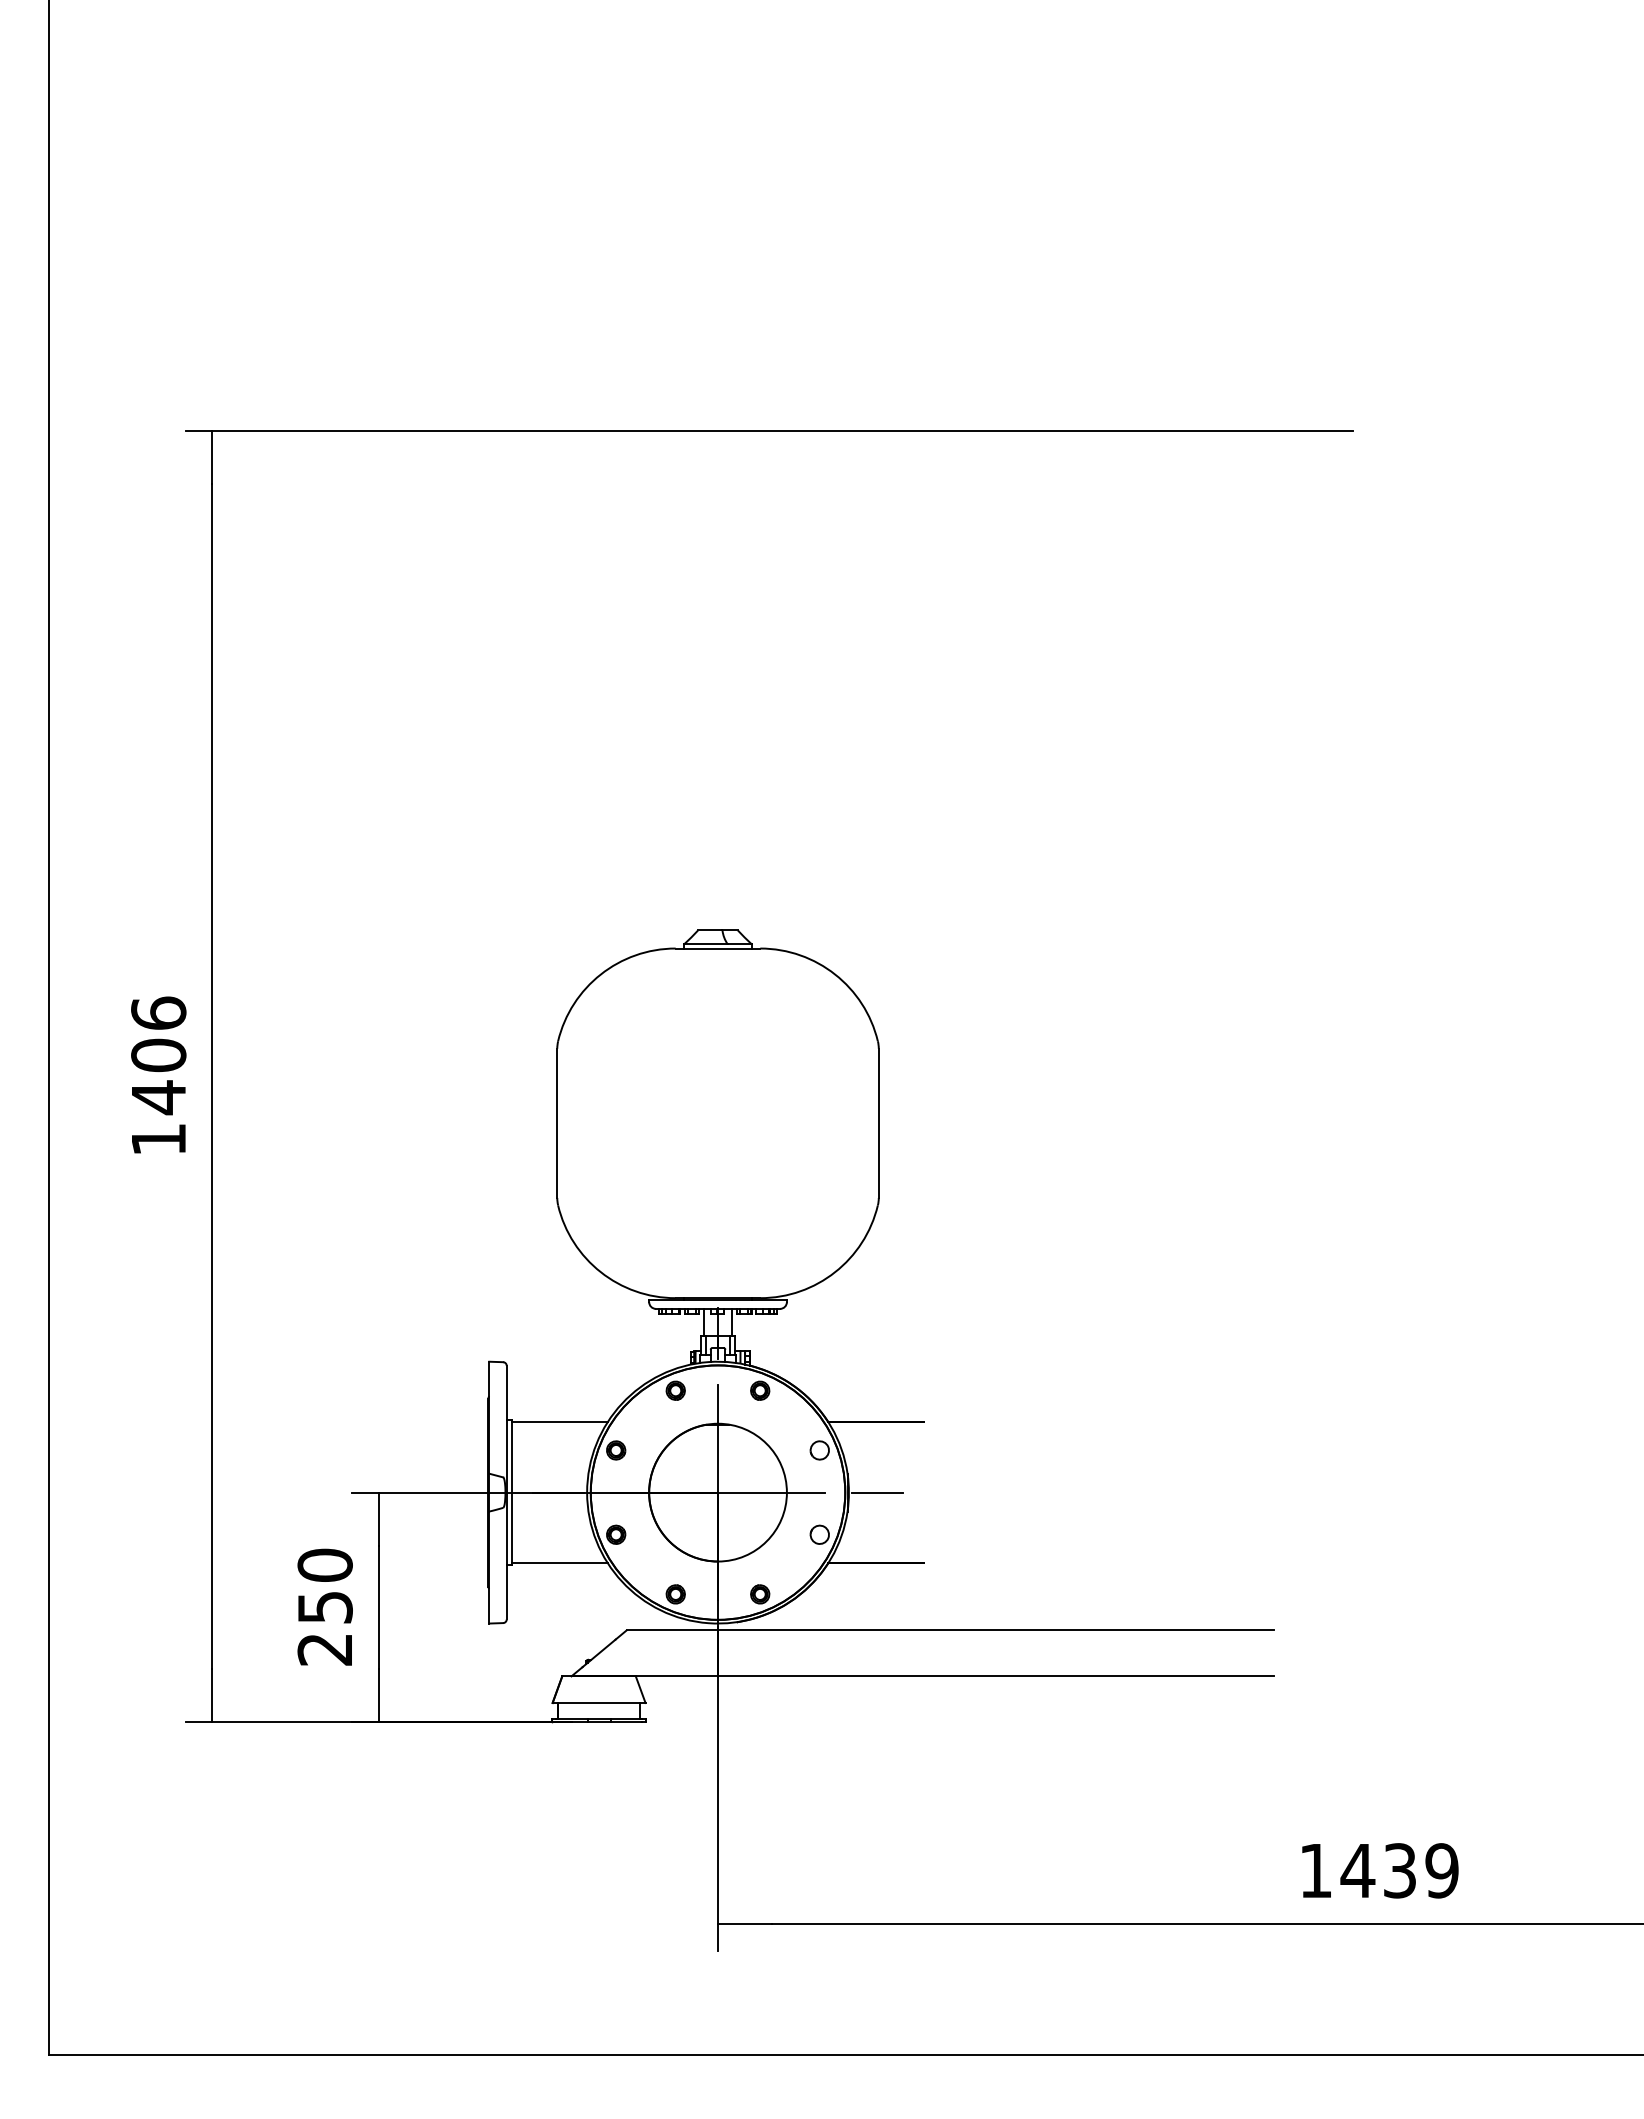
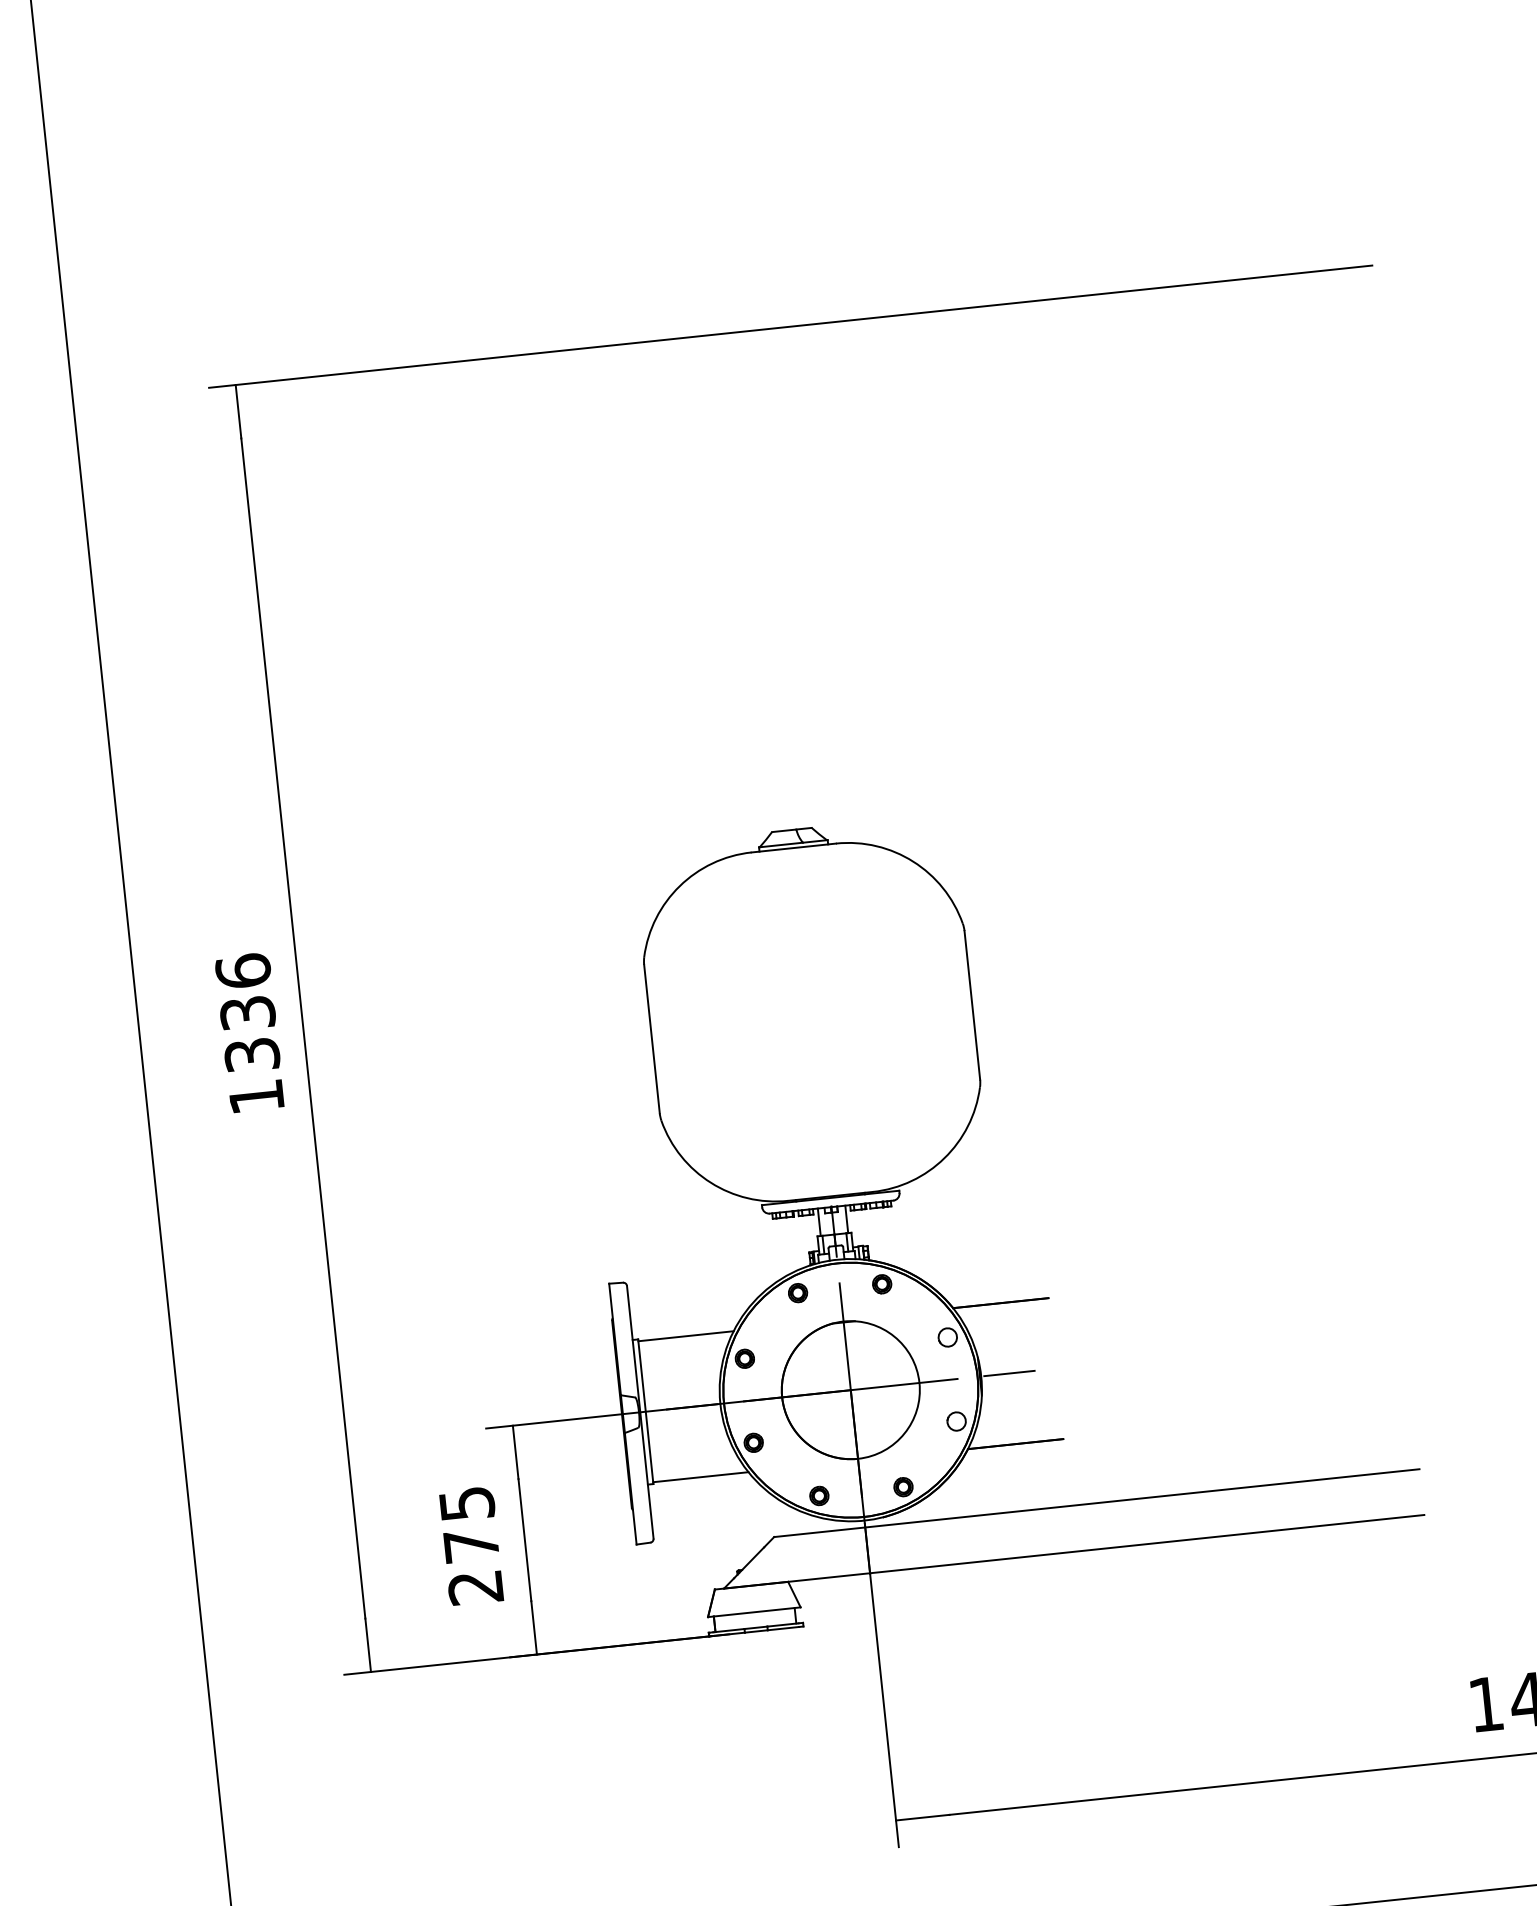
text: (158, 1076) -> (249, 1034), 1406 -> 1336
text: (324, 1585) -> (468, 1523), 250 -> 275

